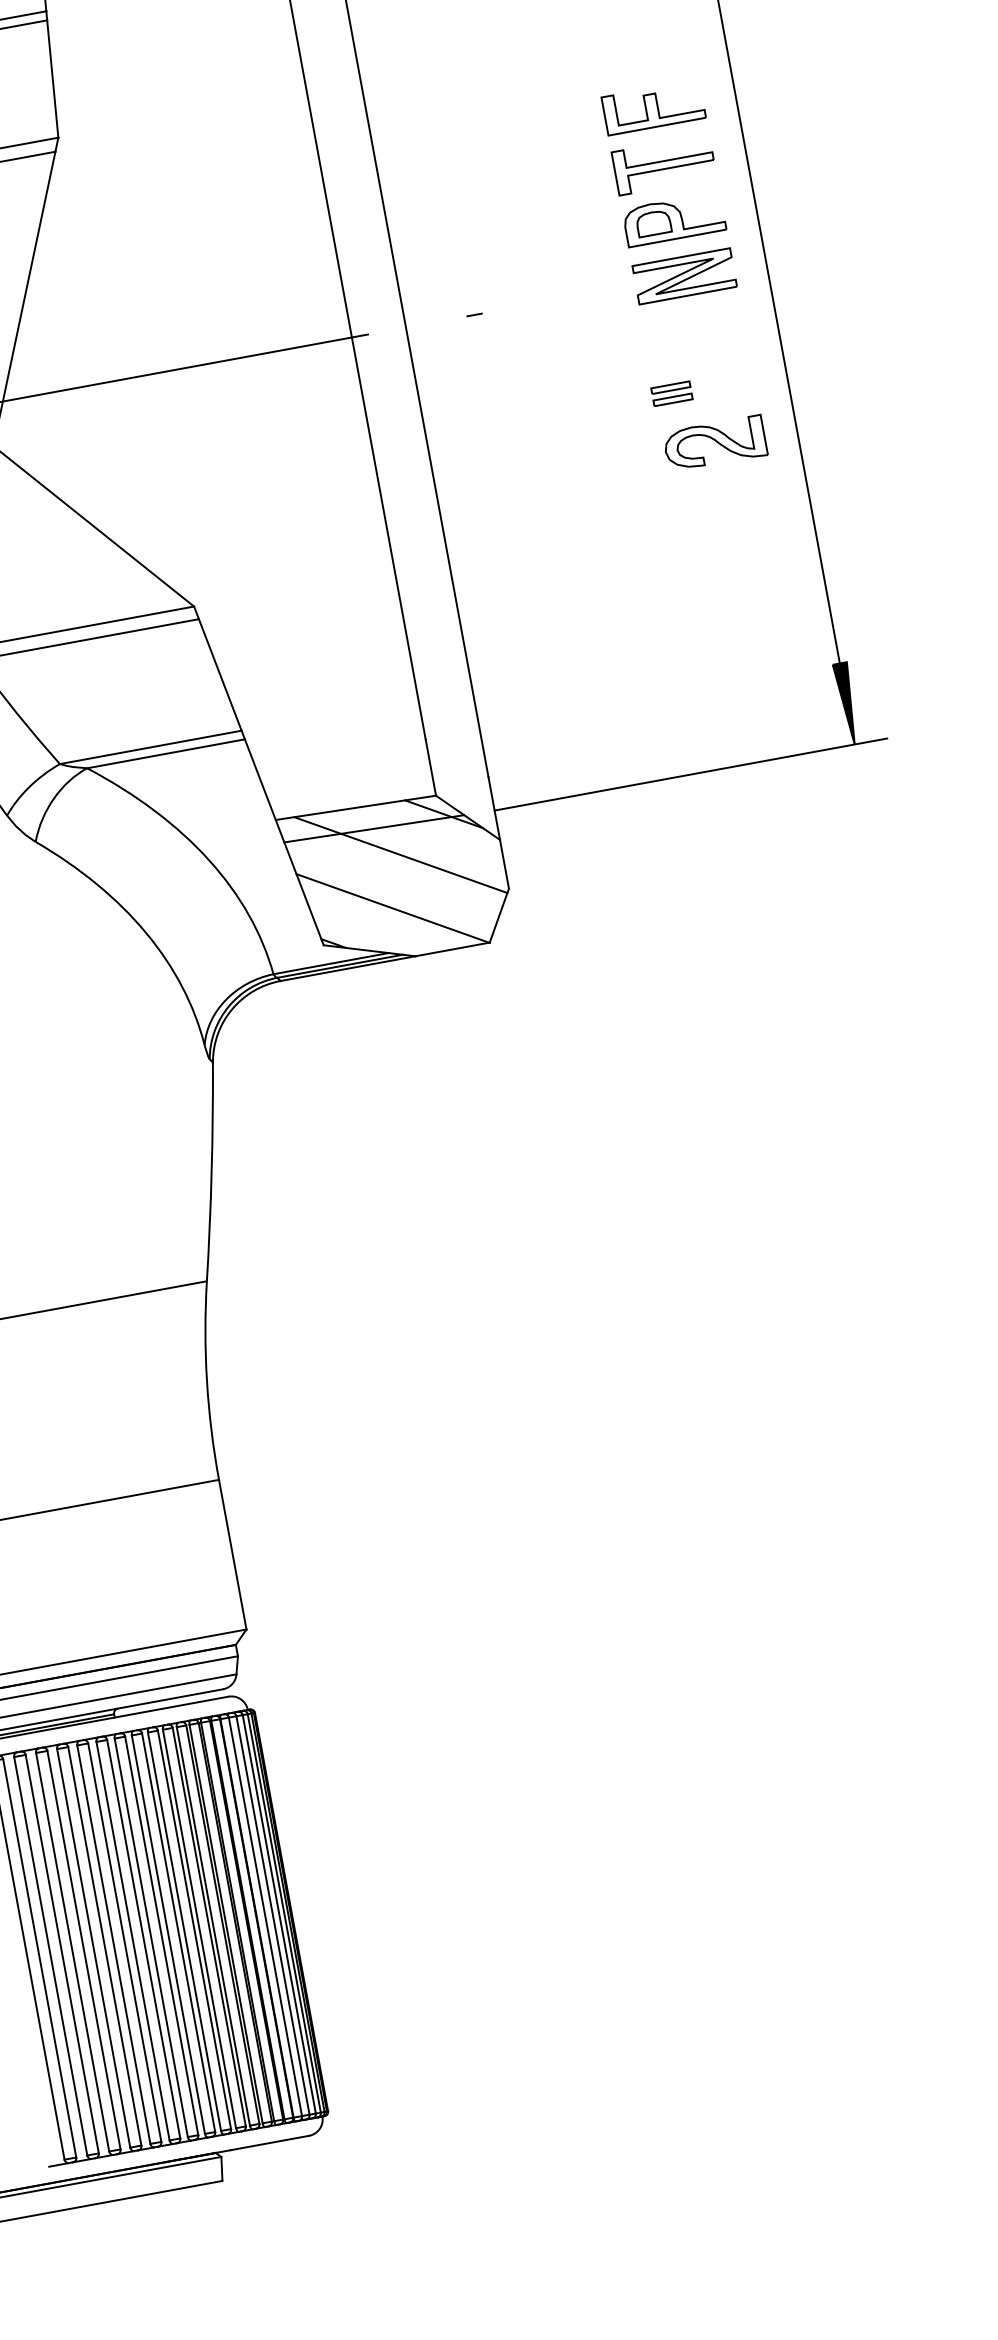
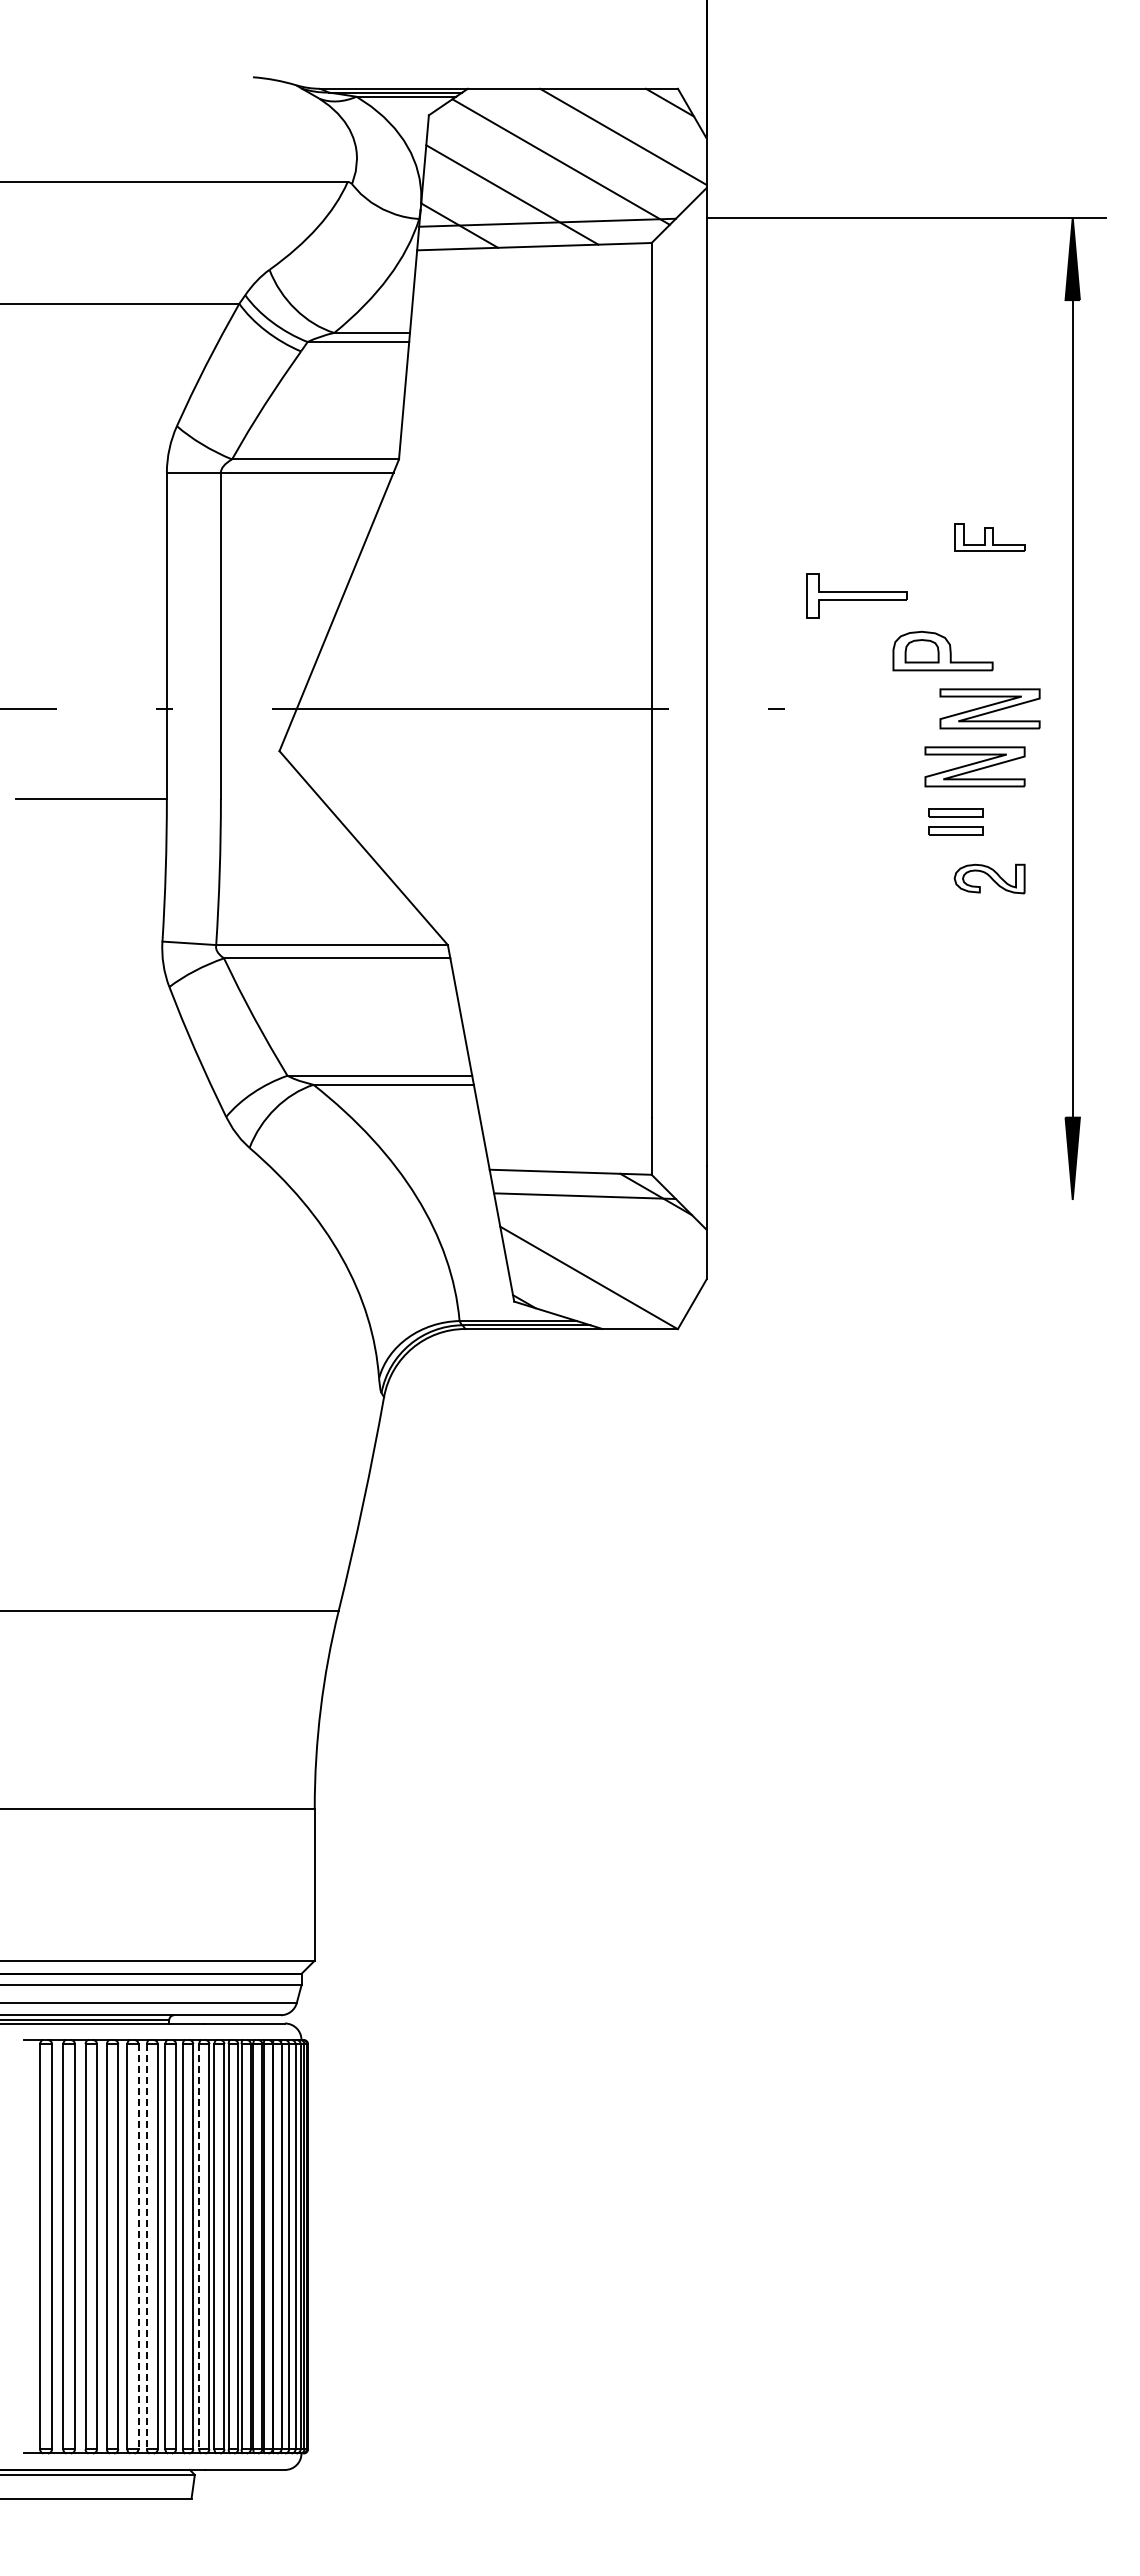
part: (653, 107) -> (989, 537), size x0.7
part: (663, 164) -> (856, 595), moved
part: (673, 219) -> (942, 650), moved
part: (679, 335) -> (974, 766), added
part: (672, 393) -> (956, 821), size x1.4
part: (714, 443) -> (989, 878), size x0.7
line: (690, 774) -> (905, 1199), removed
line: (400, 854) -> (606, 1226), removed
line: (184, 1931) -> (199, 2246), solid -> dashed
line: (132, 1941) -> (146, 2246), solid -> dashed
line: (124, 1942) -> (138, 2246), solid -> dashed

